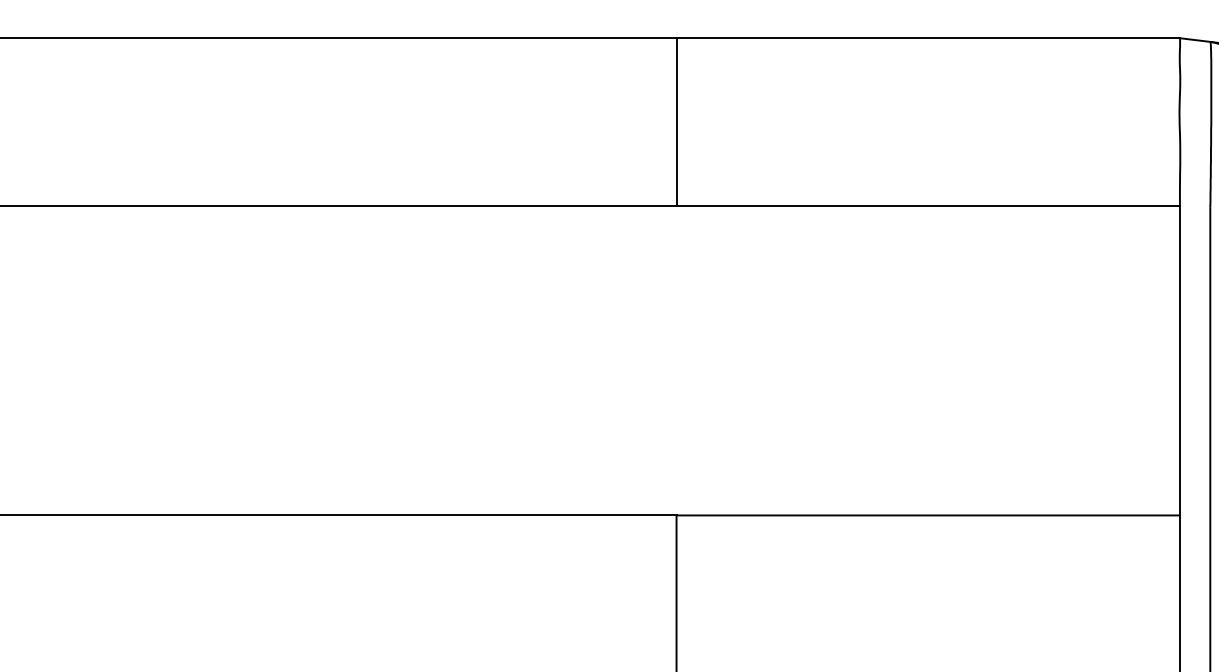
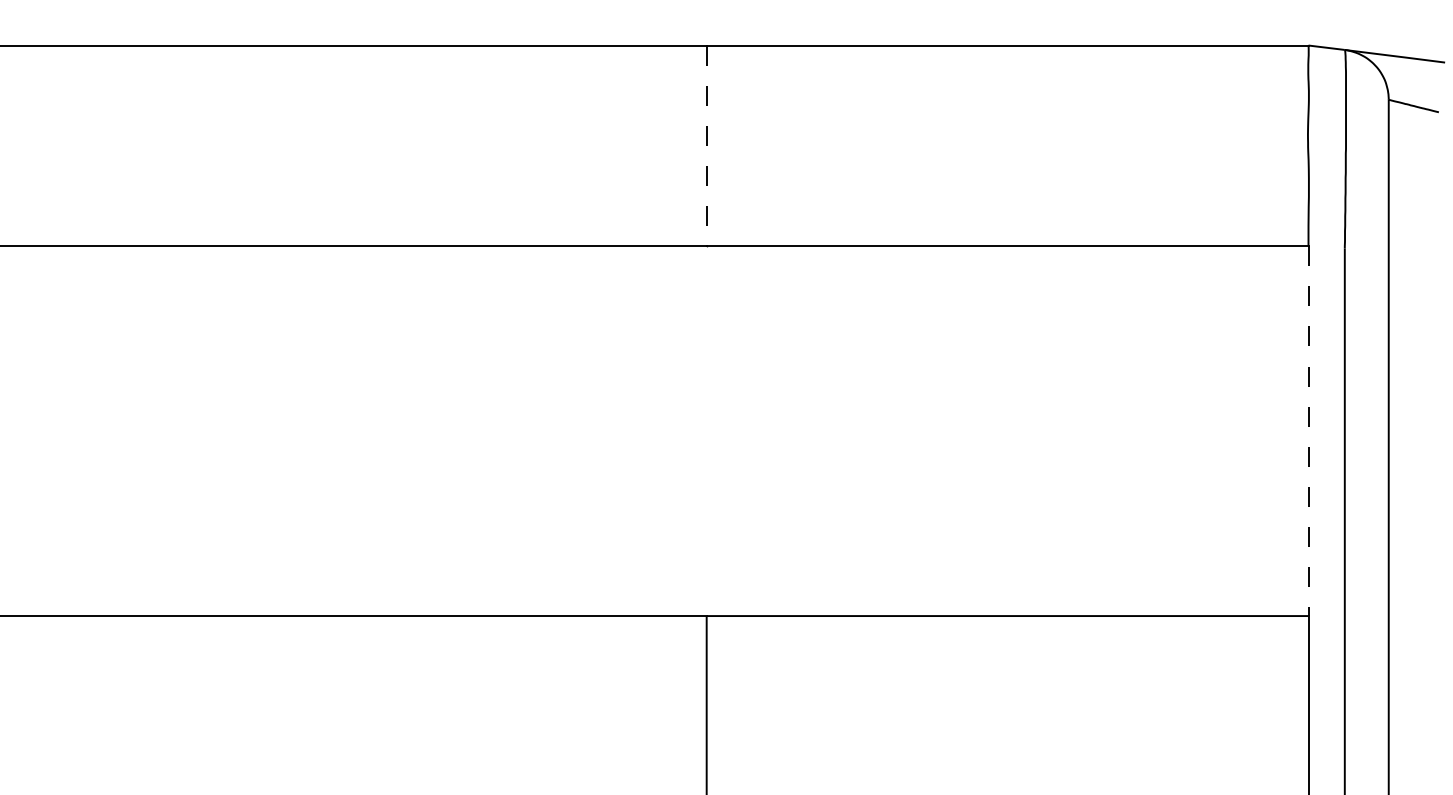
line: (676, 122) -> (706, 146), solid -> dashed
line: (1179, 360) -> (1307, 430), solid -> dashed

